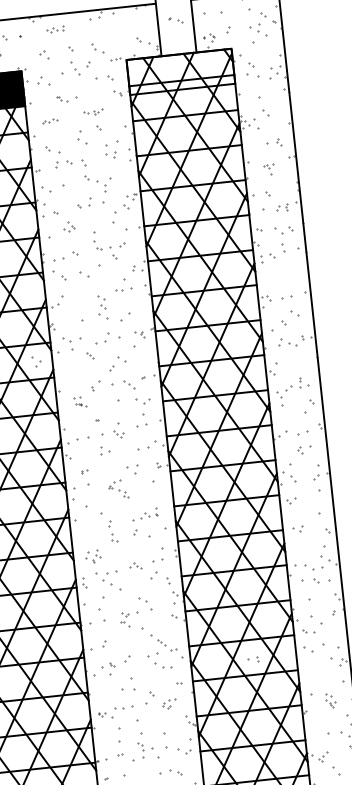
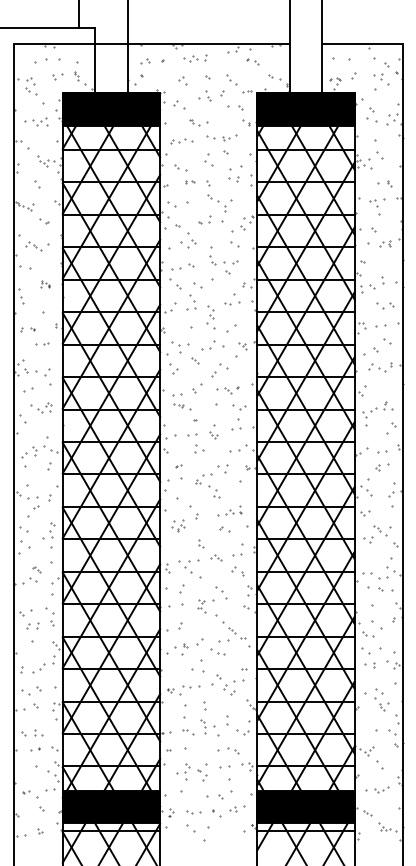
part: (175, 20) -> (252, 61), moved
part: (55, 29) -> (195, 58), size x1.43
part: (69, 68) -> (204, 95), size x0.71
fill: (180, 72) -> (305, 109), added
part: (92, 111) -> (221, 137), size x1.67
part: (50, 120) -> (181, 141), size x1.67
part: (64, 164) -> (190, 182), size x0.62
part: (269, 168) -> (377, 206), size x1.67
part: (119, 225) -> (234, 244), size x0.62
part: (69, 226) -> (188, 240), size x1.67
part: (284, 230) -> (385, 305), moved
part: (79, 293) -> (191, 302), added
part: (36, 361) -> (173, 368), moved
part: (128, 384) -> (227, 390), size x0.71
part: (80, 401) -> (181, 401), size x1.67
part: (95, 435) -> (192, 434), size x0.62
part: (117, 489) -> (207, 485), size x1.43
part: (309, 517) -> (380, 530), added
part: (141, 534) -> (224, 529), size x0.62
part: (115, 537) -> (201, 543), moved
part: (93, 556) -> (178, 525), moved
part: (160, 578) -> (237, 571), size x0.71
part: (101, 603) -> (181, 588), size x0.62
part: (252, 660) -> (369, 665), moved
part: (162, 665) -> (217, 651), moved
part: (330, 699) -> (381, 699), size x1.67
part: (169, 704) -> (233, 687), size x1.67
part: (139, 726) -> (204, 705), size x0.62
part: (166, 740) -> (227, 720), size x0.62
part: (125, 757) -> (188, 732), size x0.71

